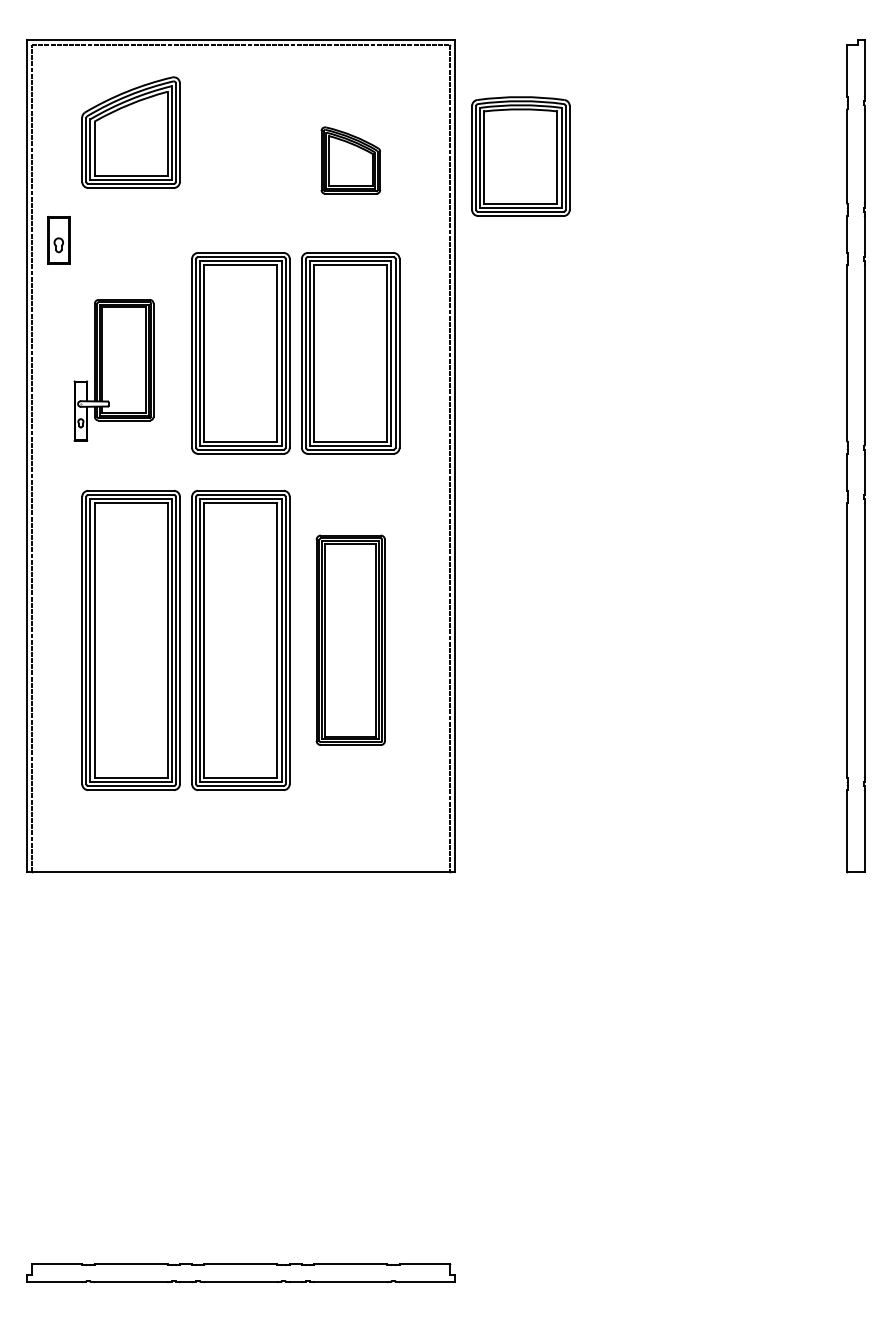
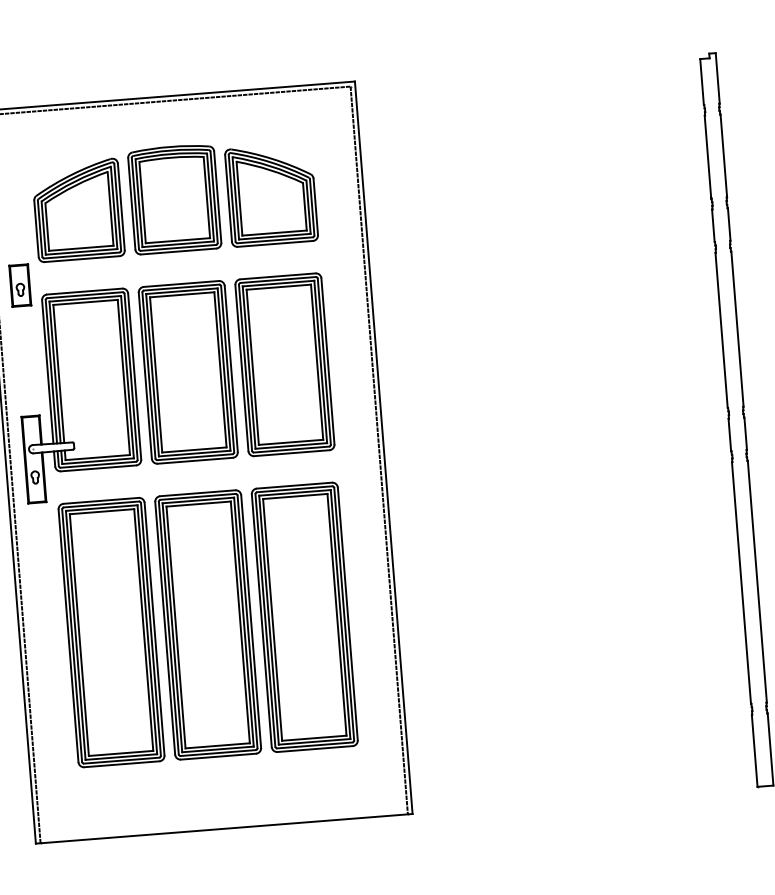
part: (130, 132) -> (77, 210), moved
part: (520, 156) -> (174, 199), moved
part: (350, 160) -> (271, 195), size x1.67
part: (113, 370) -> (77, 396), size x1.67
part: (350, 639) -> (304, 616), size x1.43

